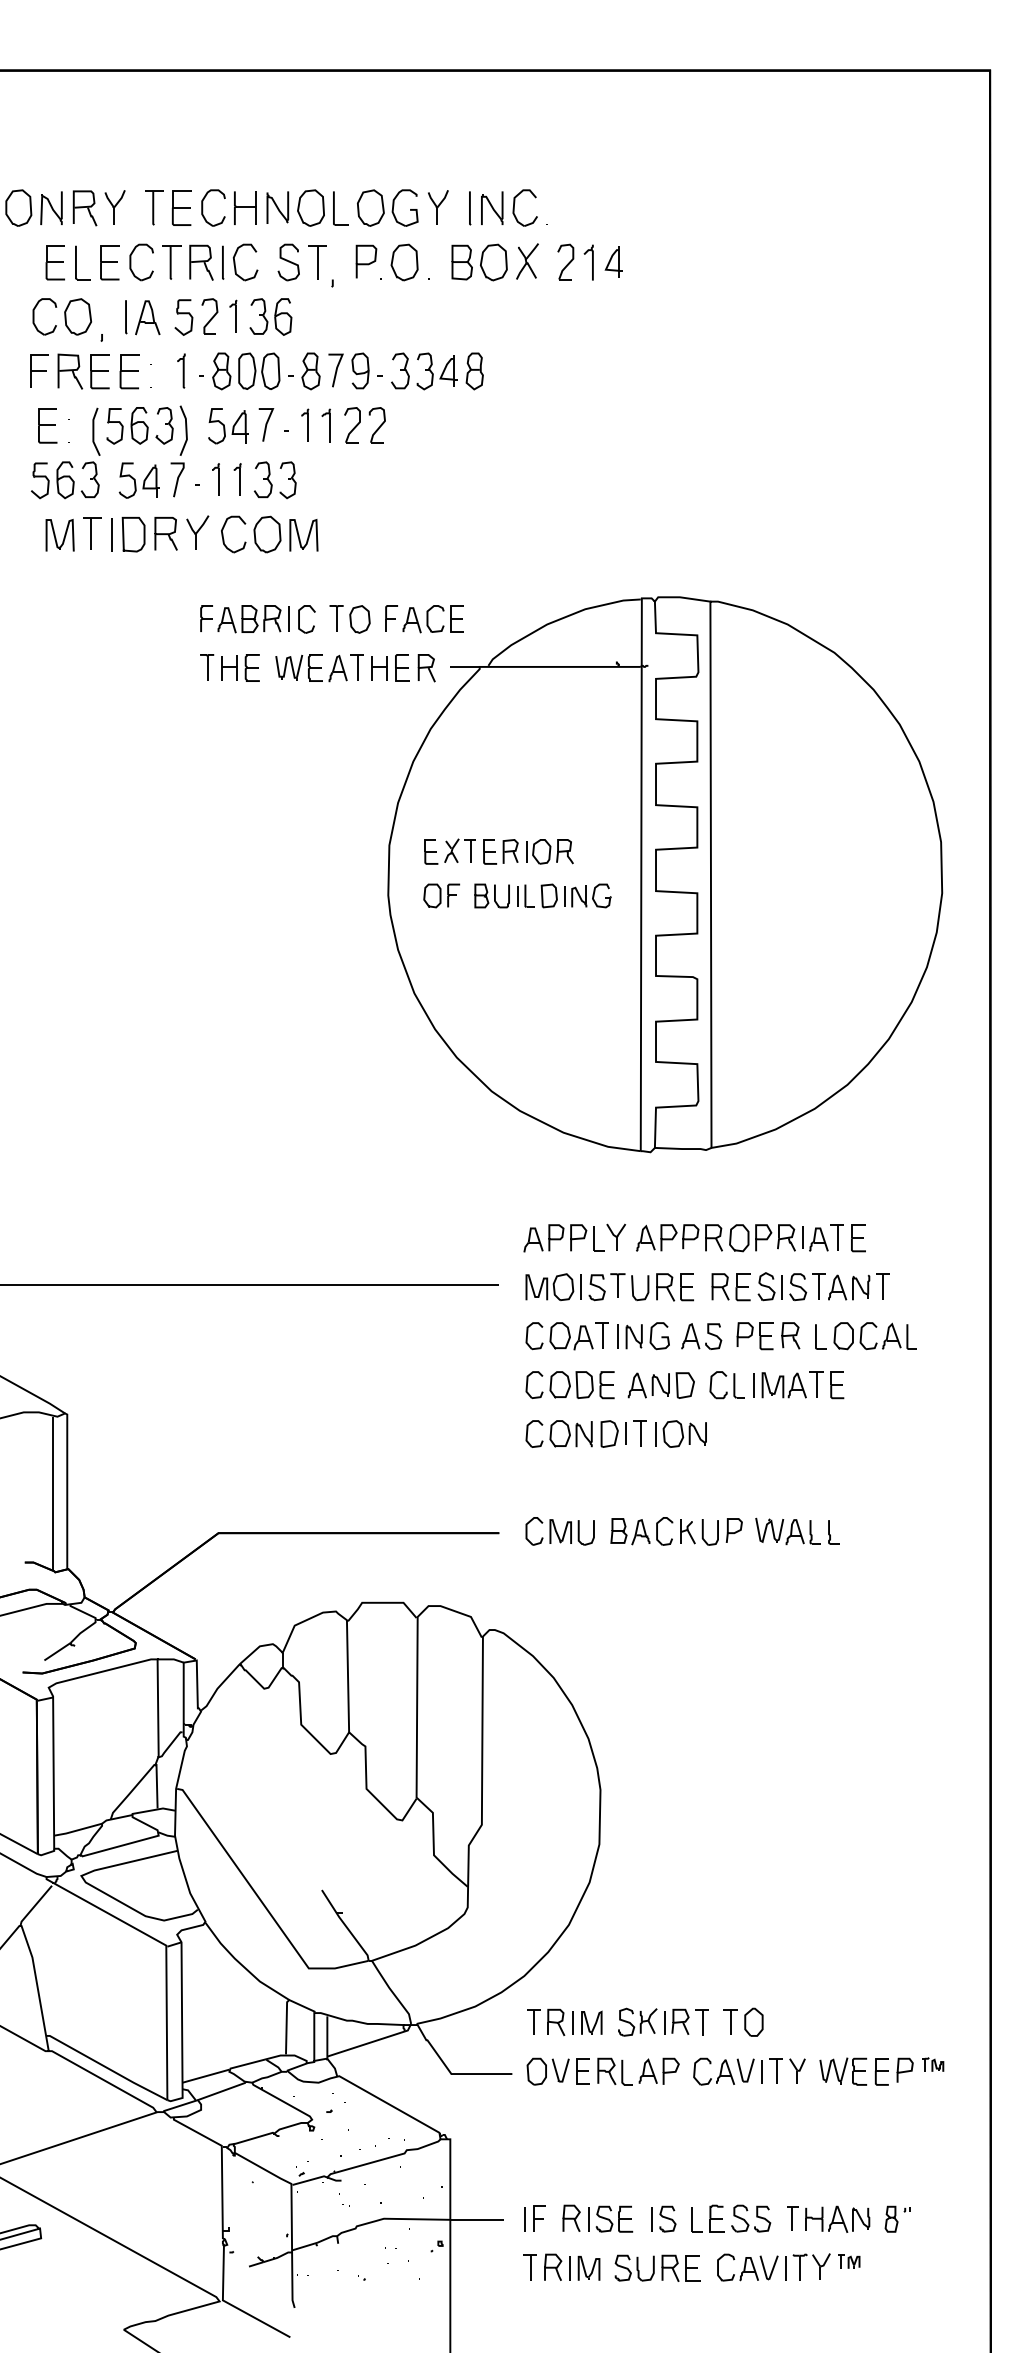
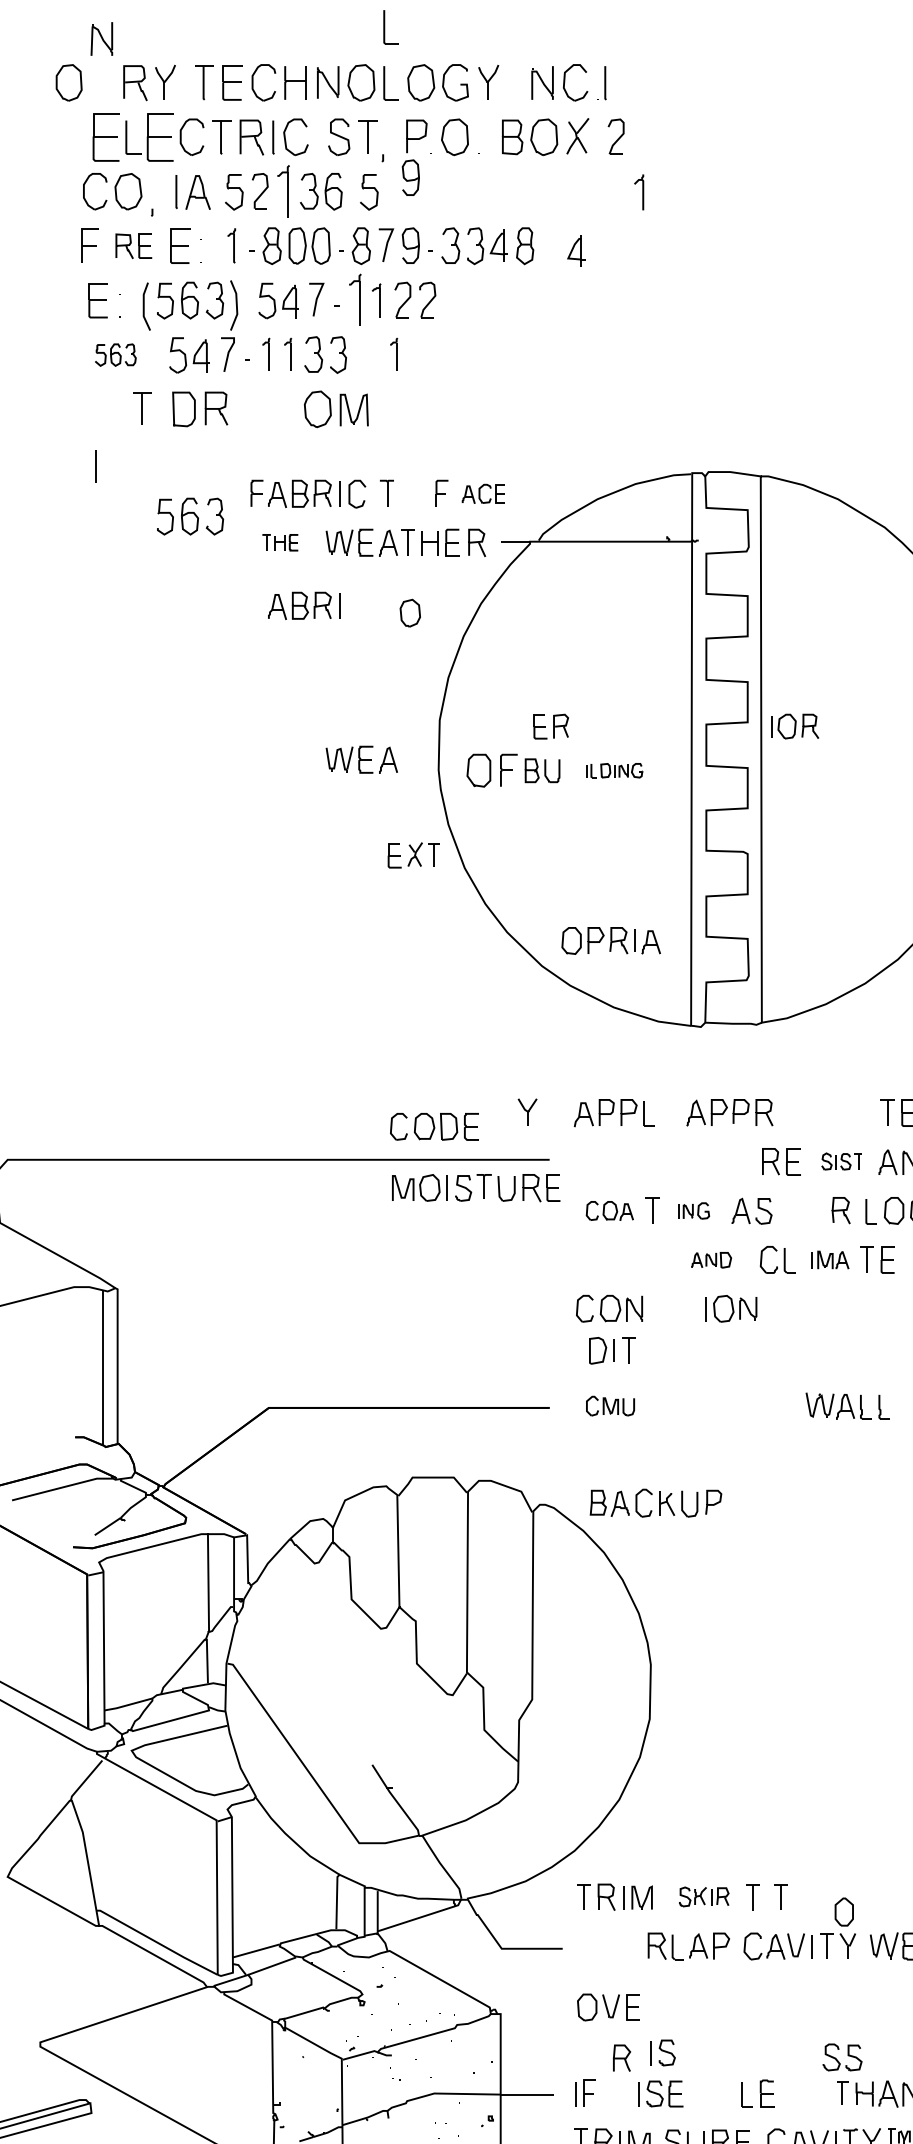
part: (340, 152) -> (390, 27), added
part: (51, 208) -> (101, 39), moved
line: (470, 208) -> (605, 83), moved
part: (613, 261) -> (575, 250), moved
part: (54, 262) -> (104, 137), size x1.4
part: (109, 262) -> (159, 137), size x1.4
part: (588, 262) -> (638, 192), moved
curve: (360, 304) -> (410, 179), added
part: (233, 315) -> (283, 190), size x1.6
part: (318, 317) -> (368, 192), added
part: (83, 371) -> (133, 246), size x0.7
part: (305, 424) -> (355, 299), size x1.6
part: (343, 479) -> (393, 354), added
part: (65, 480) -> (115, 355), size x0.6
part: (197, 532) -> (247, 407), removed
part: (59, 534) -> (109, 409), removed
line: (111, 534) -> (95, 466), moved
part: (223, 534) -> (273, 409), removed
part: (359, 619) -> (409, 613), moved
part: (432, 619) -> (482, 494), size x0.7
part: (139, 641) -> (189, 516), added
part: (229, 667) -> (279, 542), size x0.6
part: (253, 731) -> (303, 606), added
part: (449, 851) -> (412, 855), moved
part: (549, 851) -> (794, 726), moved
part: (311, 885) -> (361, 760), added
part: (441, 895) -> (491, 770), size x1.4
part: (564, 895) -> (614, 770), size x0.6
part: (616, 1236) -> (527, 1111), moved
part: (778, 1238) -> (610, 941), moved
part: (791, 1286) -> (841, 1161), size x0.6
part: (609, 1287) -> (475, 1188), moved
part: (559, 1336) -> (609, 1211), size x0.7
part: (643, 1336) -> (693, 1211), size x0.6
part: (754, 1336) -> (804, 1211), removed
part: (569, 1385) -> (433, 1127), moved
part: (660, 1385) -> (710, 1260), size x0.6
part: (779, 1385) -> (829, 1260), size x0.7
part: (623, 1433) -> (611, 1350), moved
part: (559, 1531) -> (609, 1406), size x0.7
part: (676, 1531) -> (655, 1503), moved
part: (653, 2021) -> (703, 1896), size x0.7
part: (753, 2021) -> (843, 1911), moved
part: (557, 2071) -> (607, 2007), moved
part: (571, 2217) -> (621, 2057), moved
part: (663, 2218) -> (662, 2052), moved
part: (751, 2218) -> (842, 2057), moved

